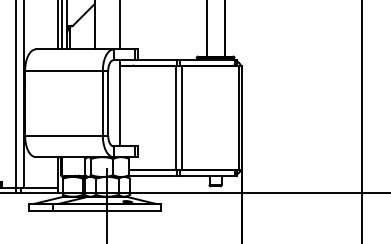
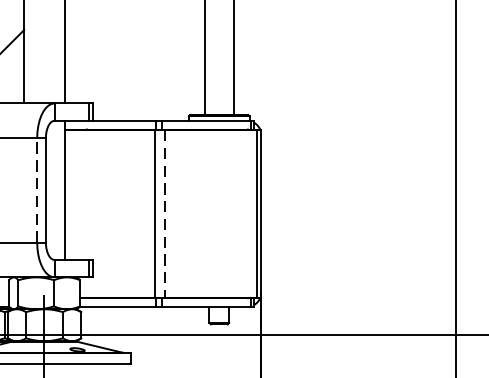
line: (102, 102) -> (36, 189), solid -> dashed
line: (181, 117) -> (164, 213), solid -> dashed

